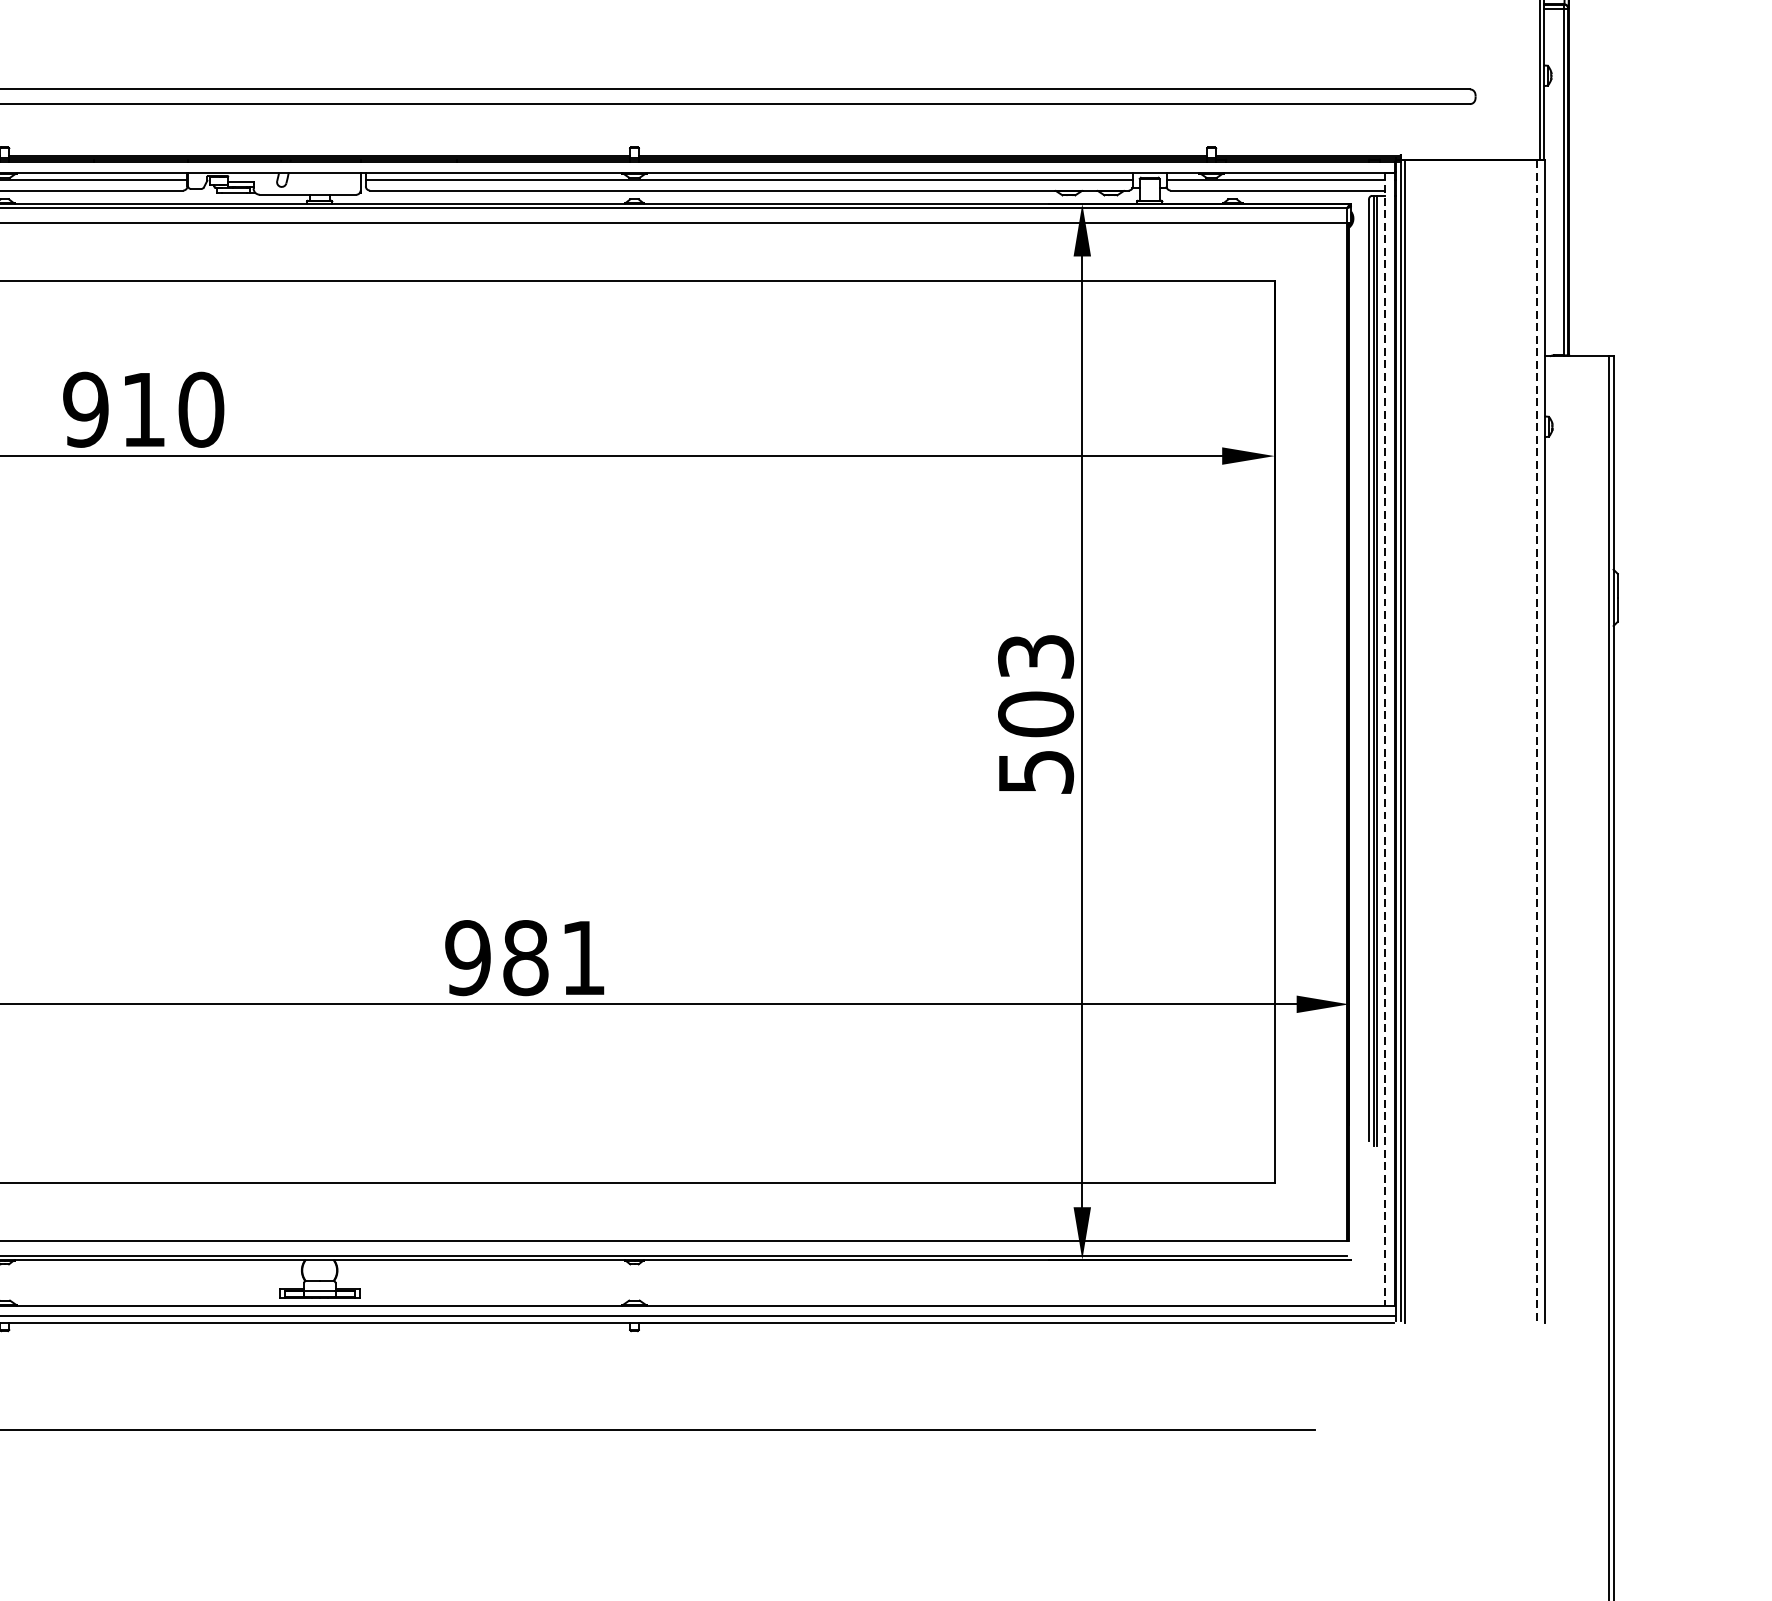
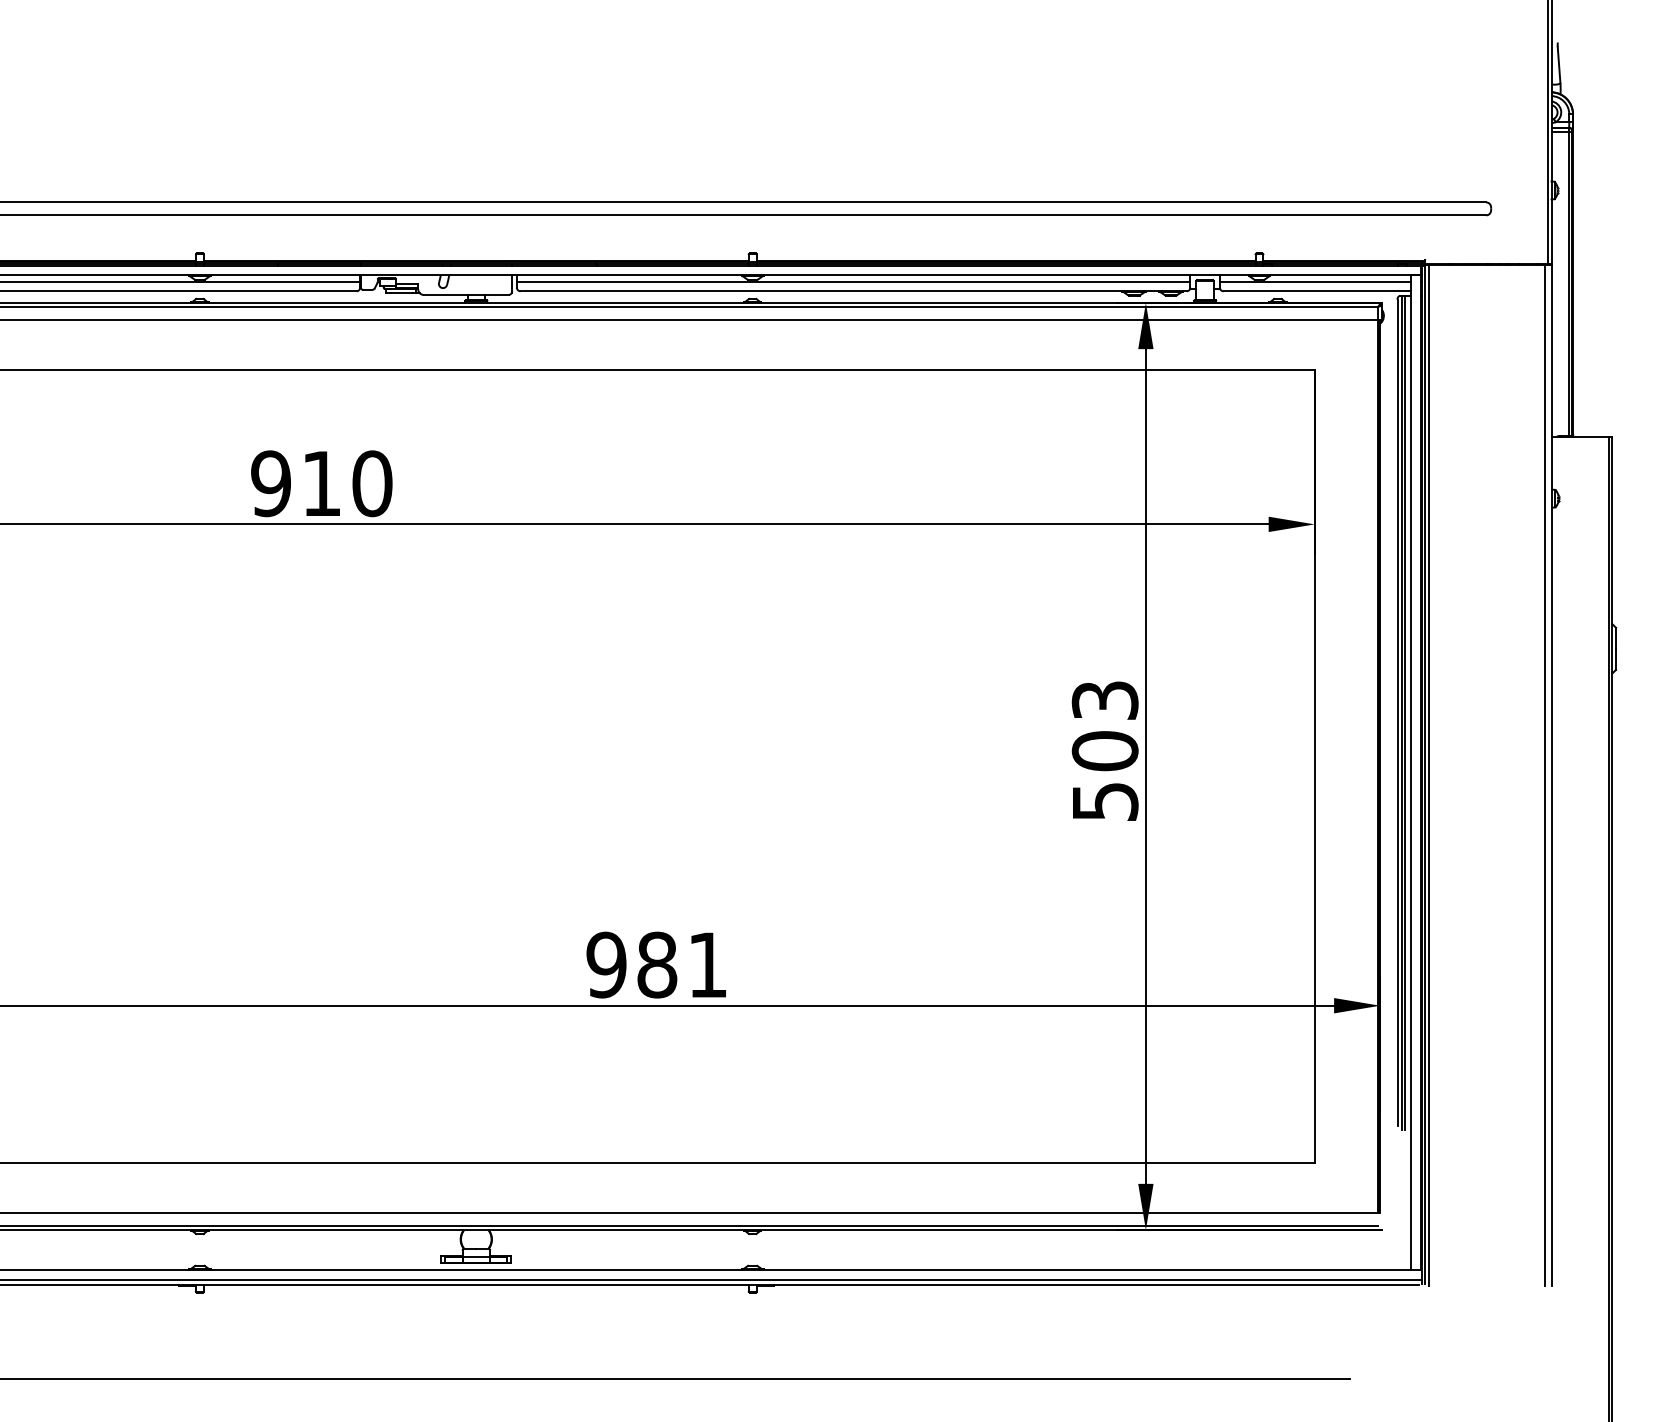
line: (1384, 738) -> (1411, 772), dashed -> solid
line: (1537, 742) -> (1545, 775), dashed -> solid

